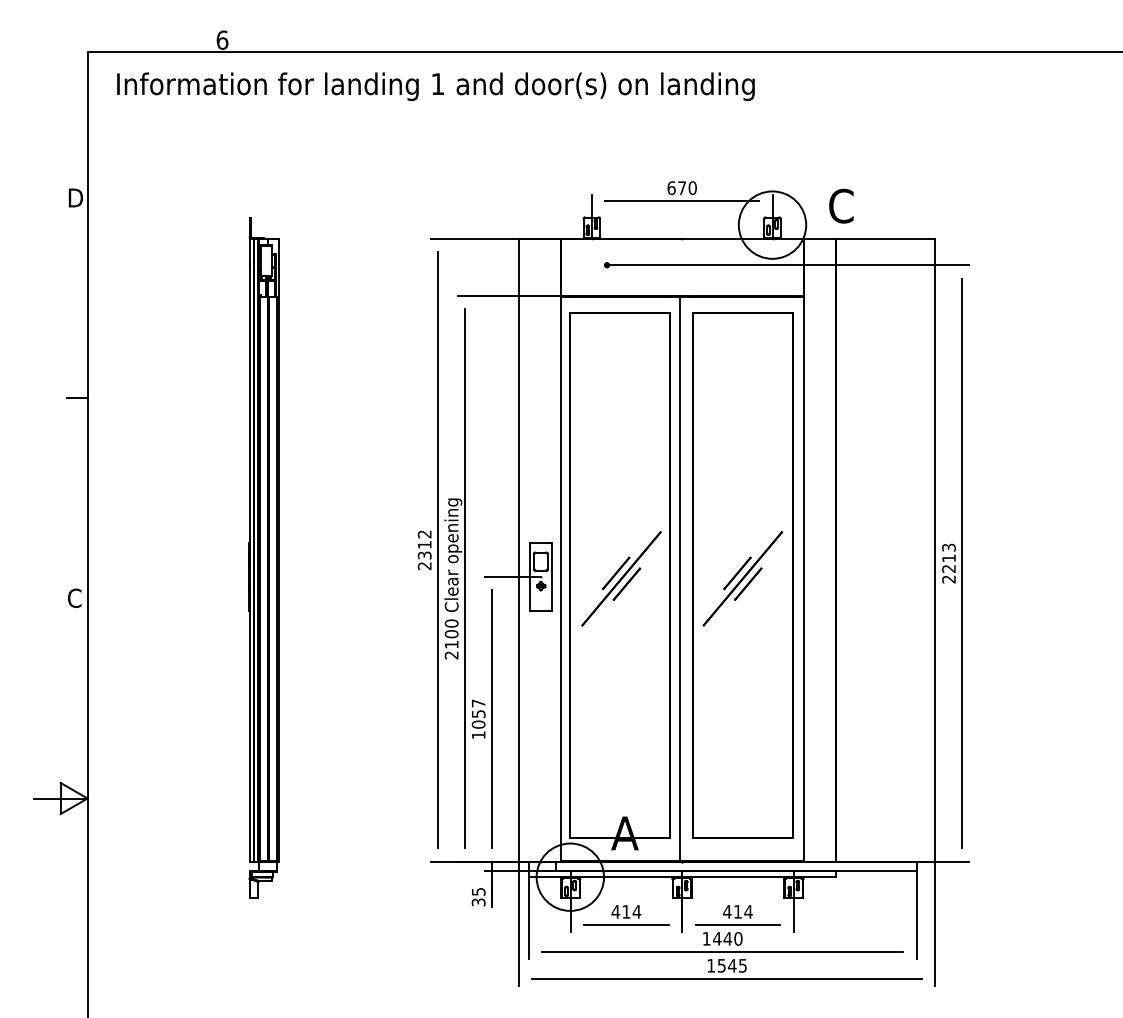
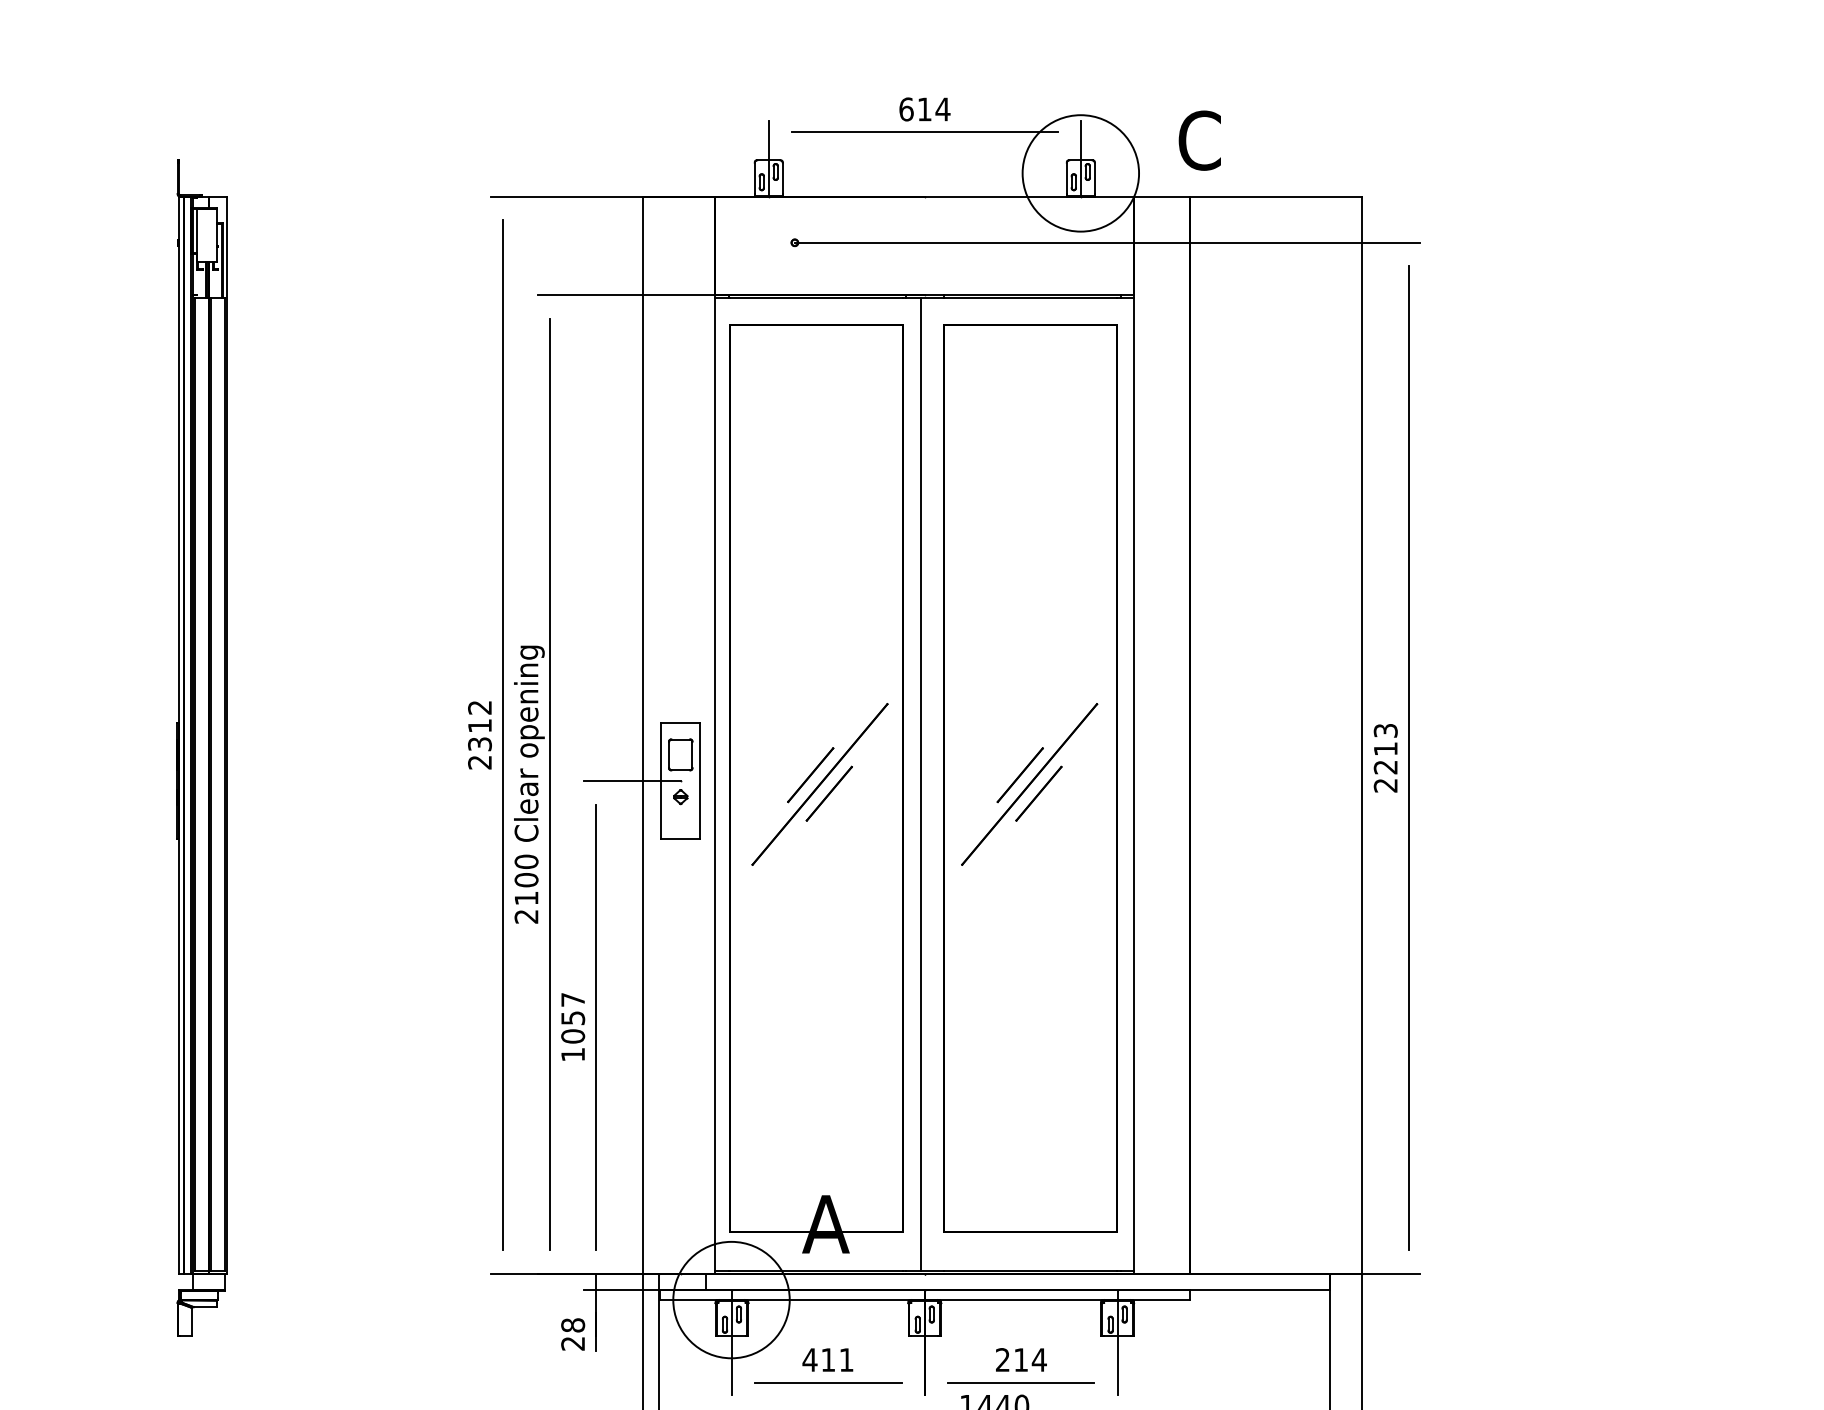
text: (687, 188) -> (933, 110), 670 -> 614
text: (478, 896) -> (572, 1333), 35 -> 28
text: (636, 911) -> (845, 1359), 414 -> 411
text: (727, 911) -> (1003, 1359), 414 -> 214

